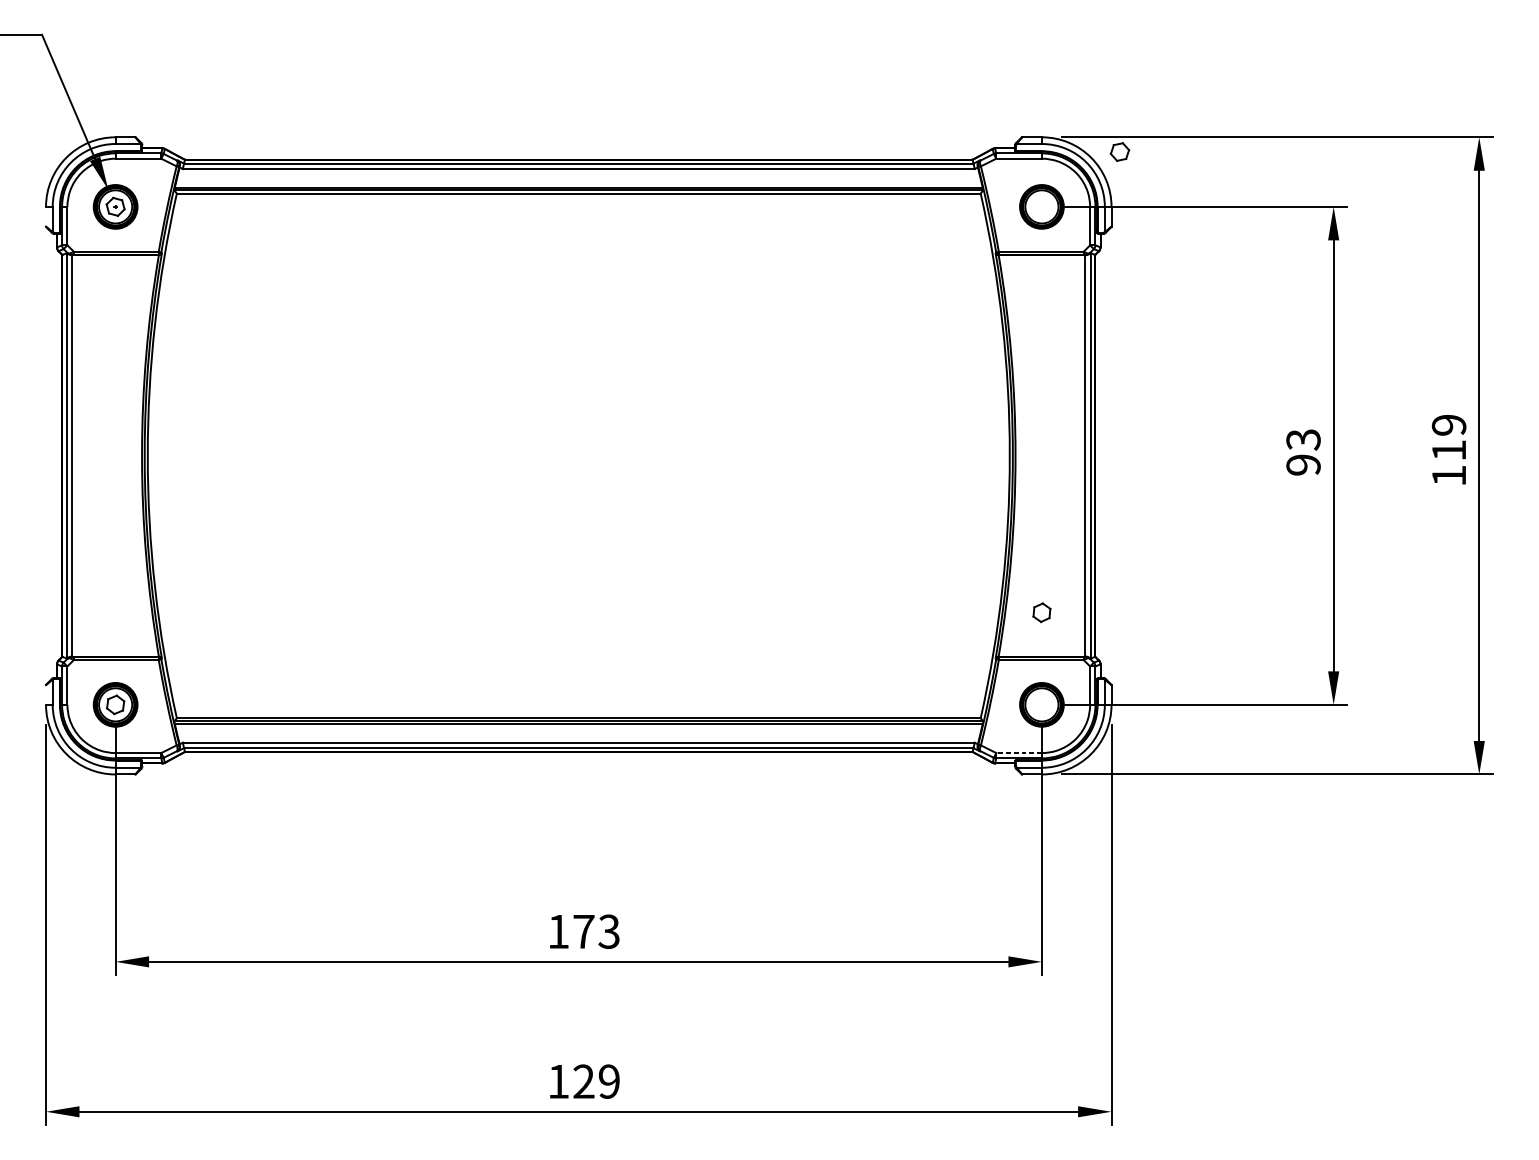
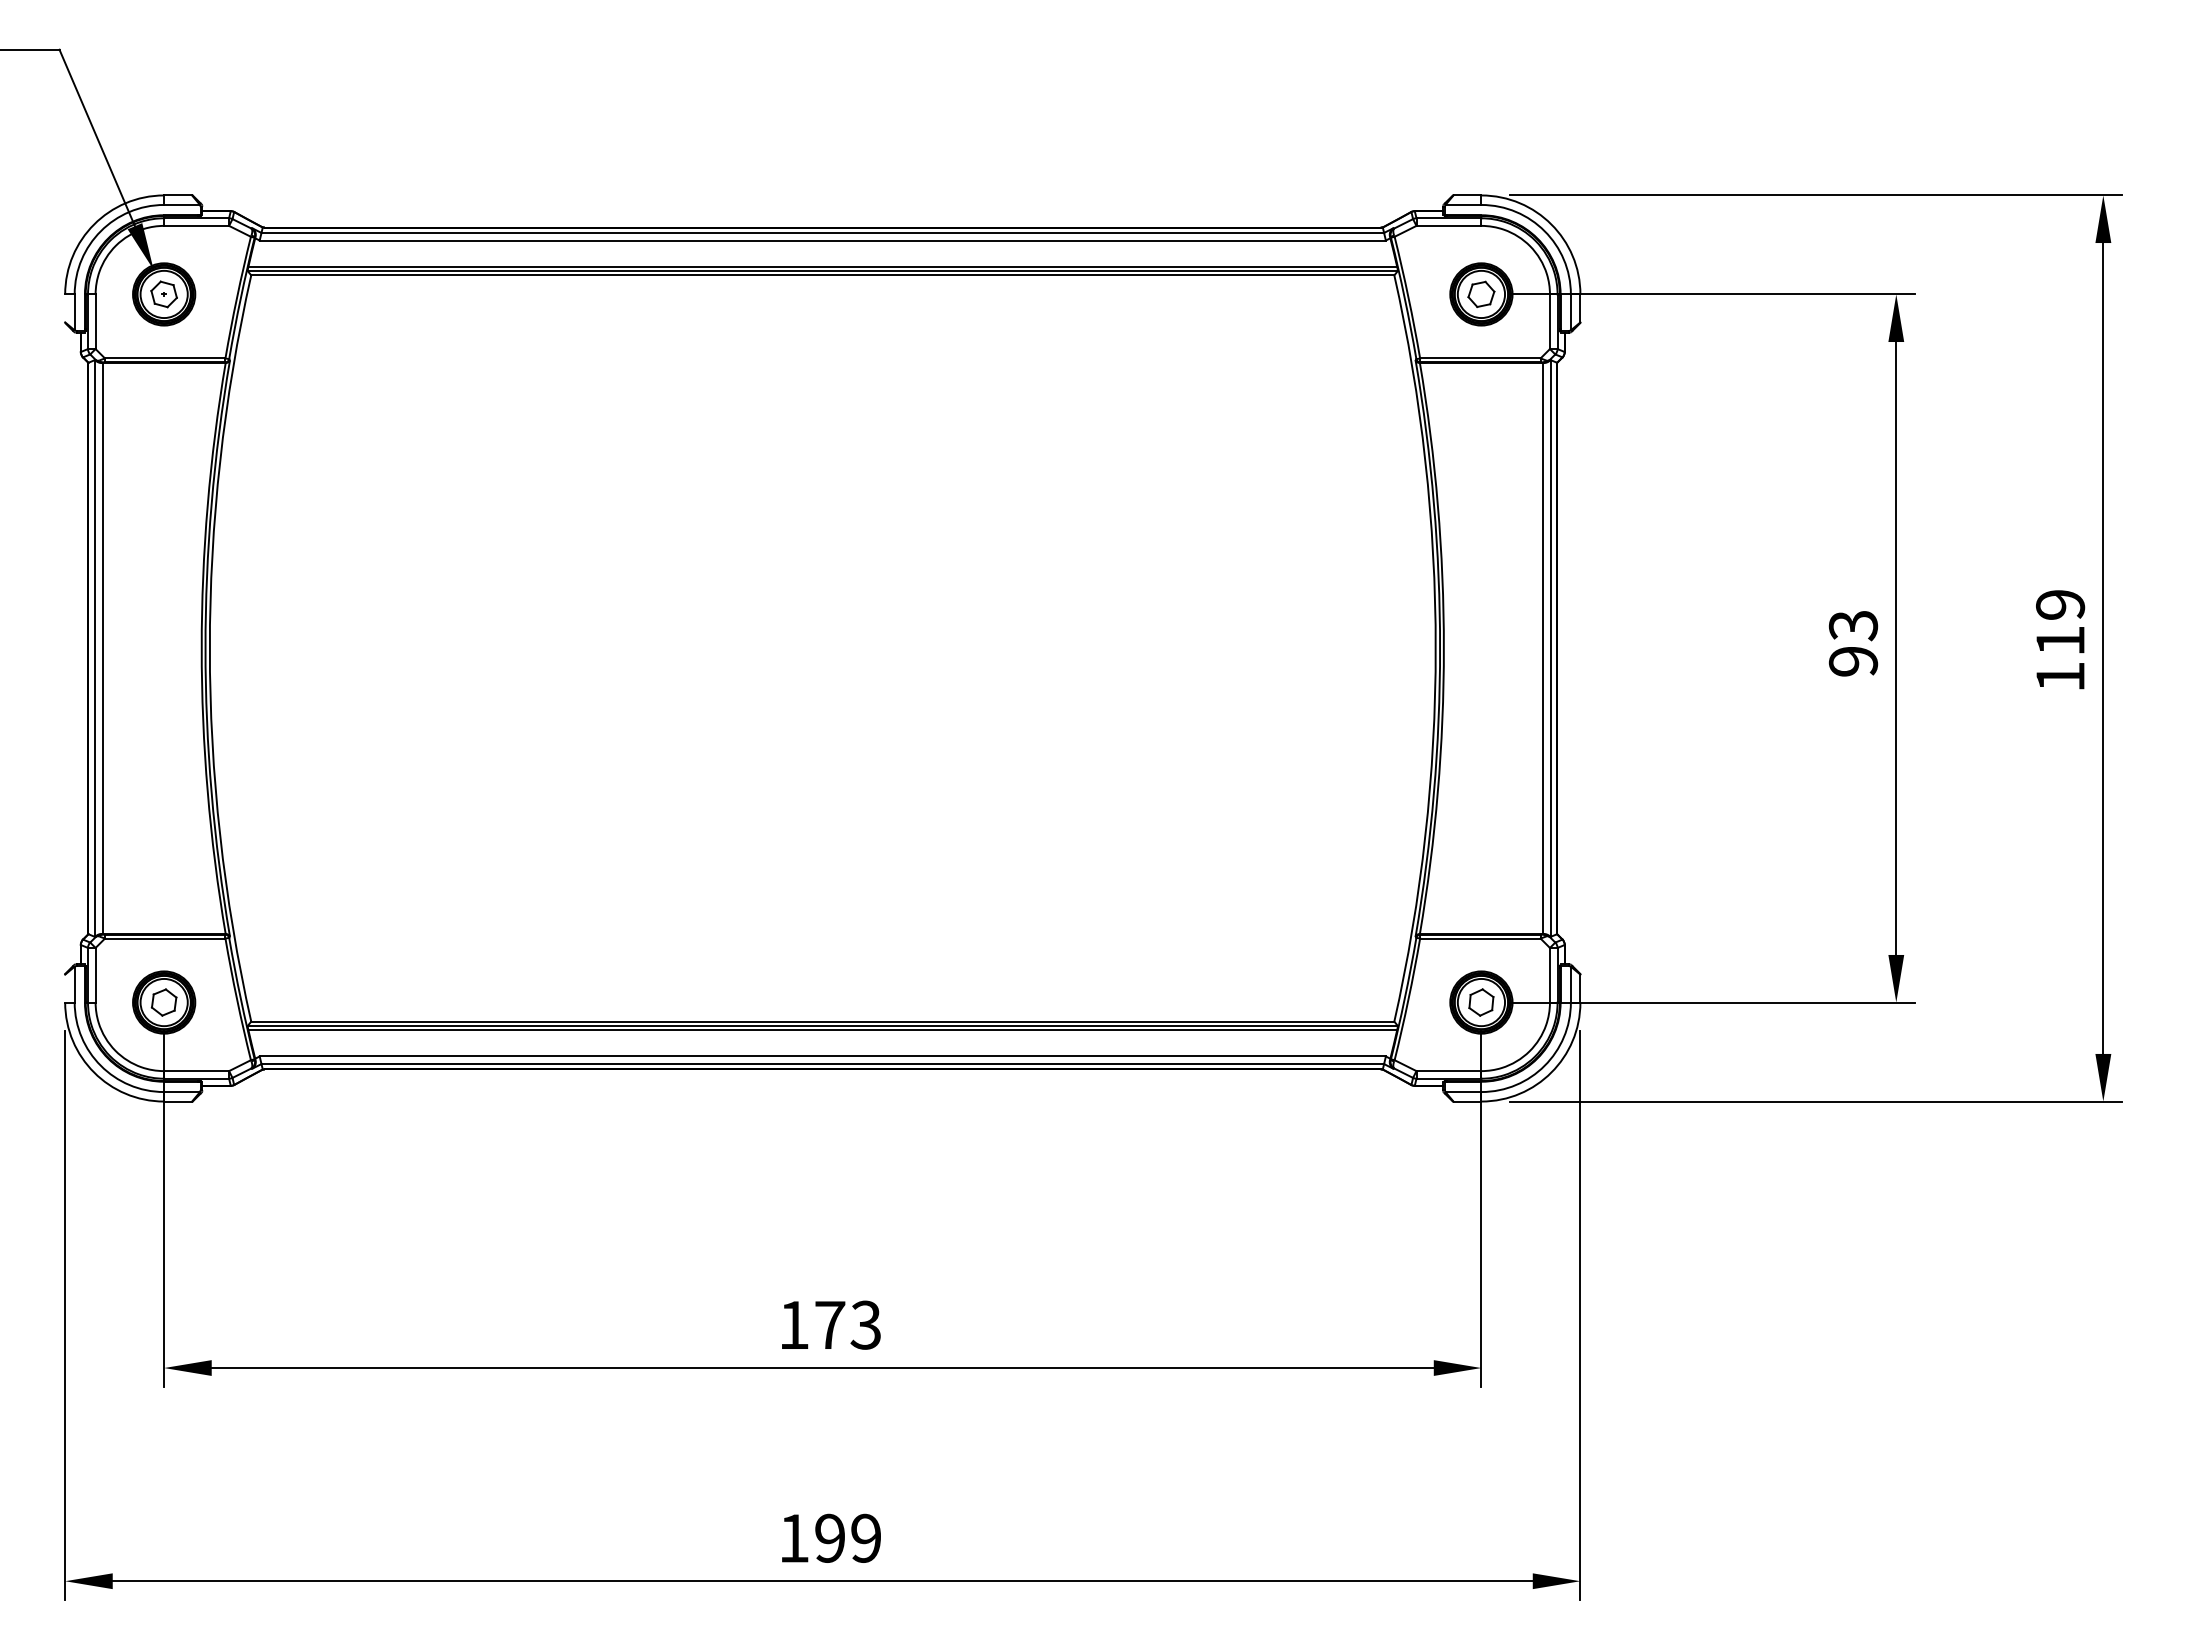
part: (1120, 151) -> (1481, 293), moved
part: (1041, 612) -> (1481, 1002), moved
line: (1018, 753) -> (1448, 1071), dashed -> solid
text: (584, 1081) -> (830, 1538), 129 -> 199

